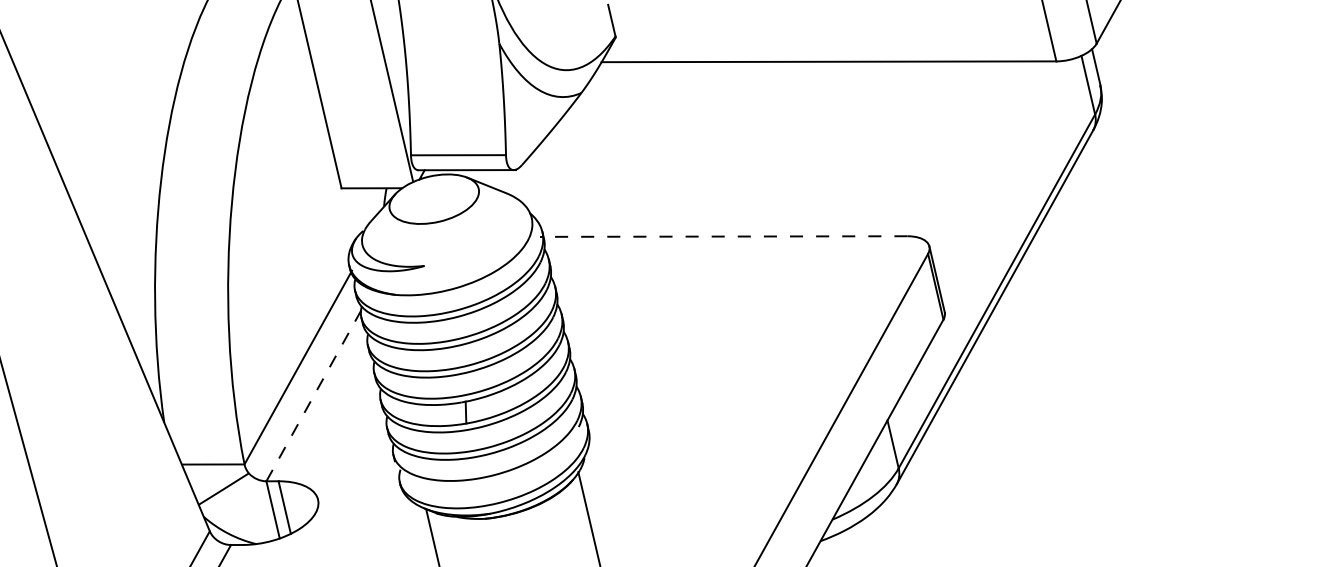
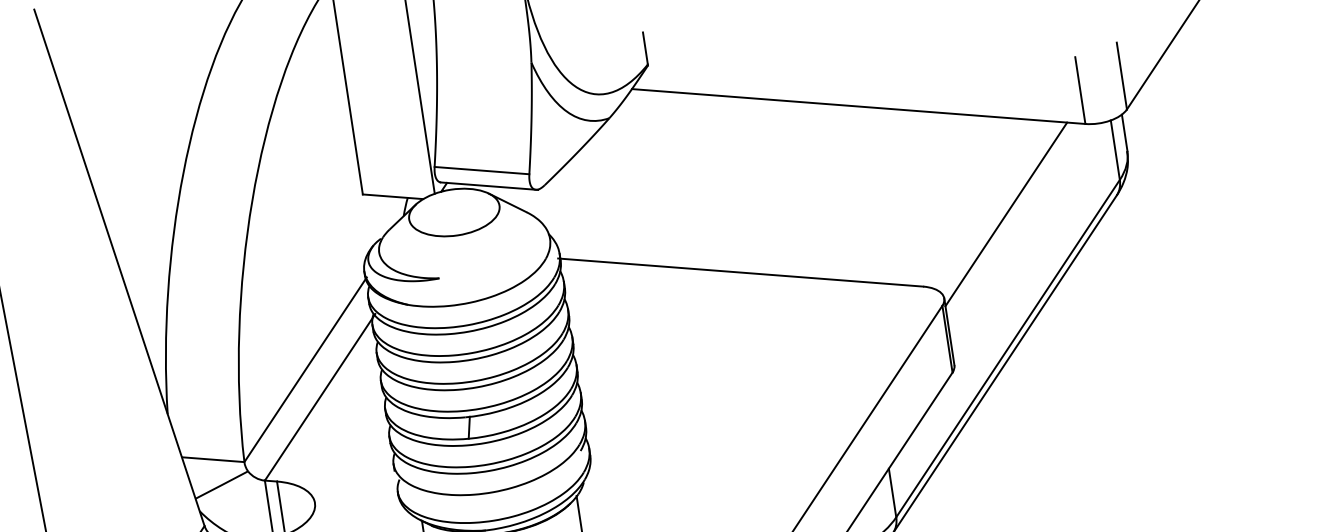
line: (984, 157) -> (1006, 214), added
line: (725, 236) -> (741, 272), dashed -> solid
line: (314, 393) -> (319, 396), dashed -> solid

